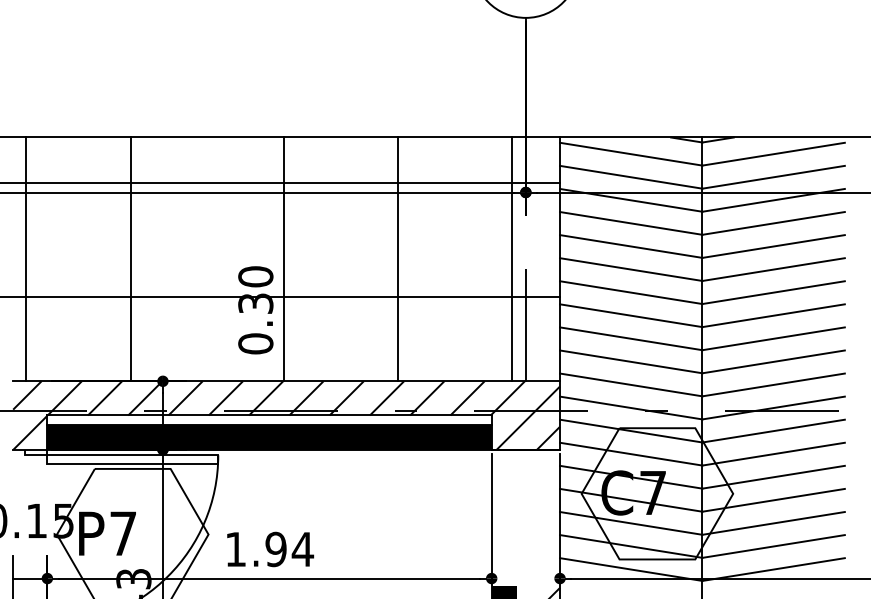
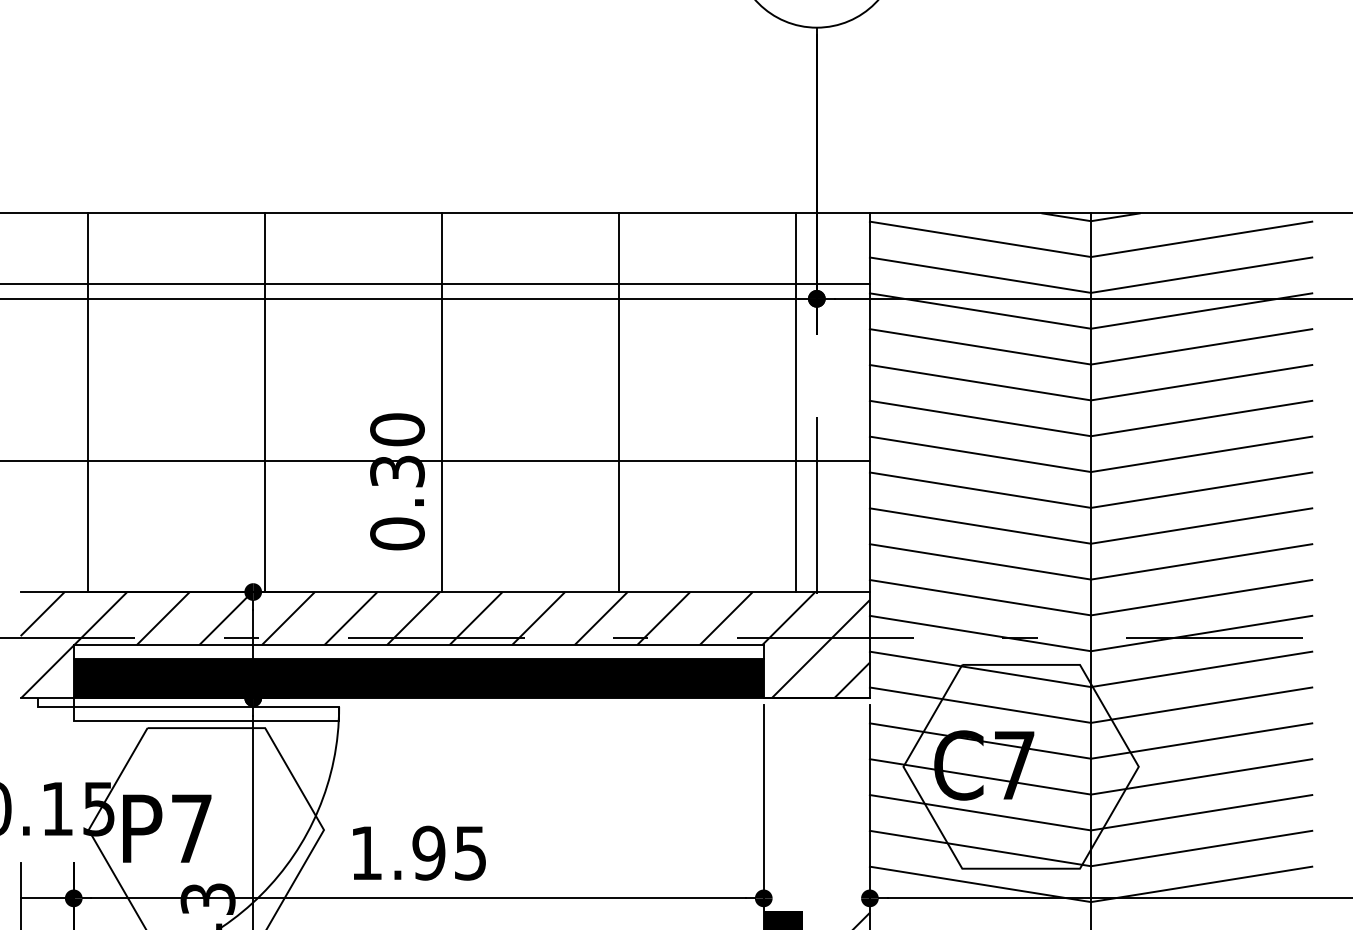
line: (25, 259) -> (87, 402), moved
line: (131, 259) -> (264, 402), moved
text: (302, 549) -> (469, 853), 1.94 -> 1.95

